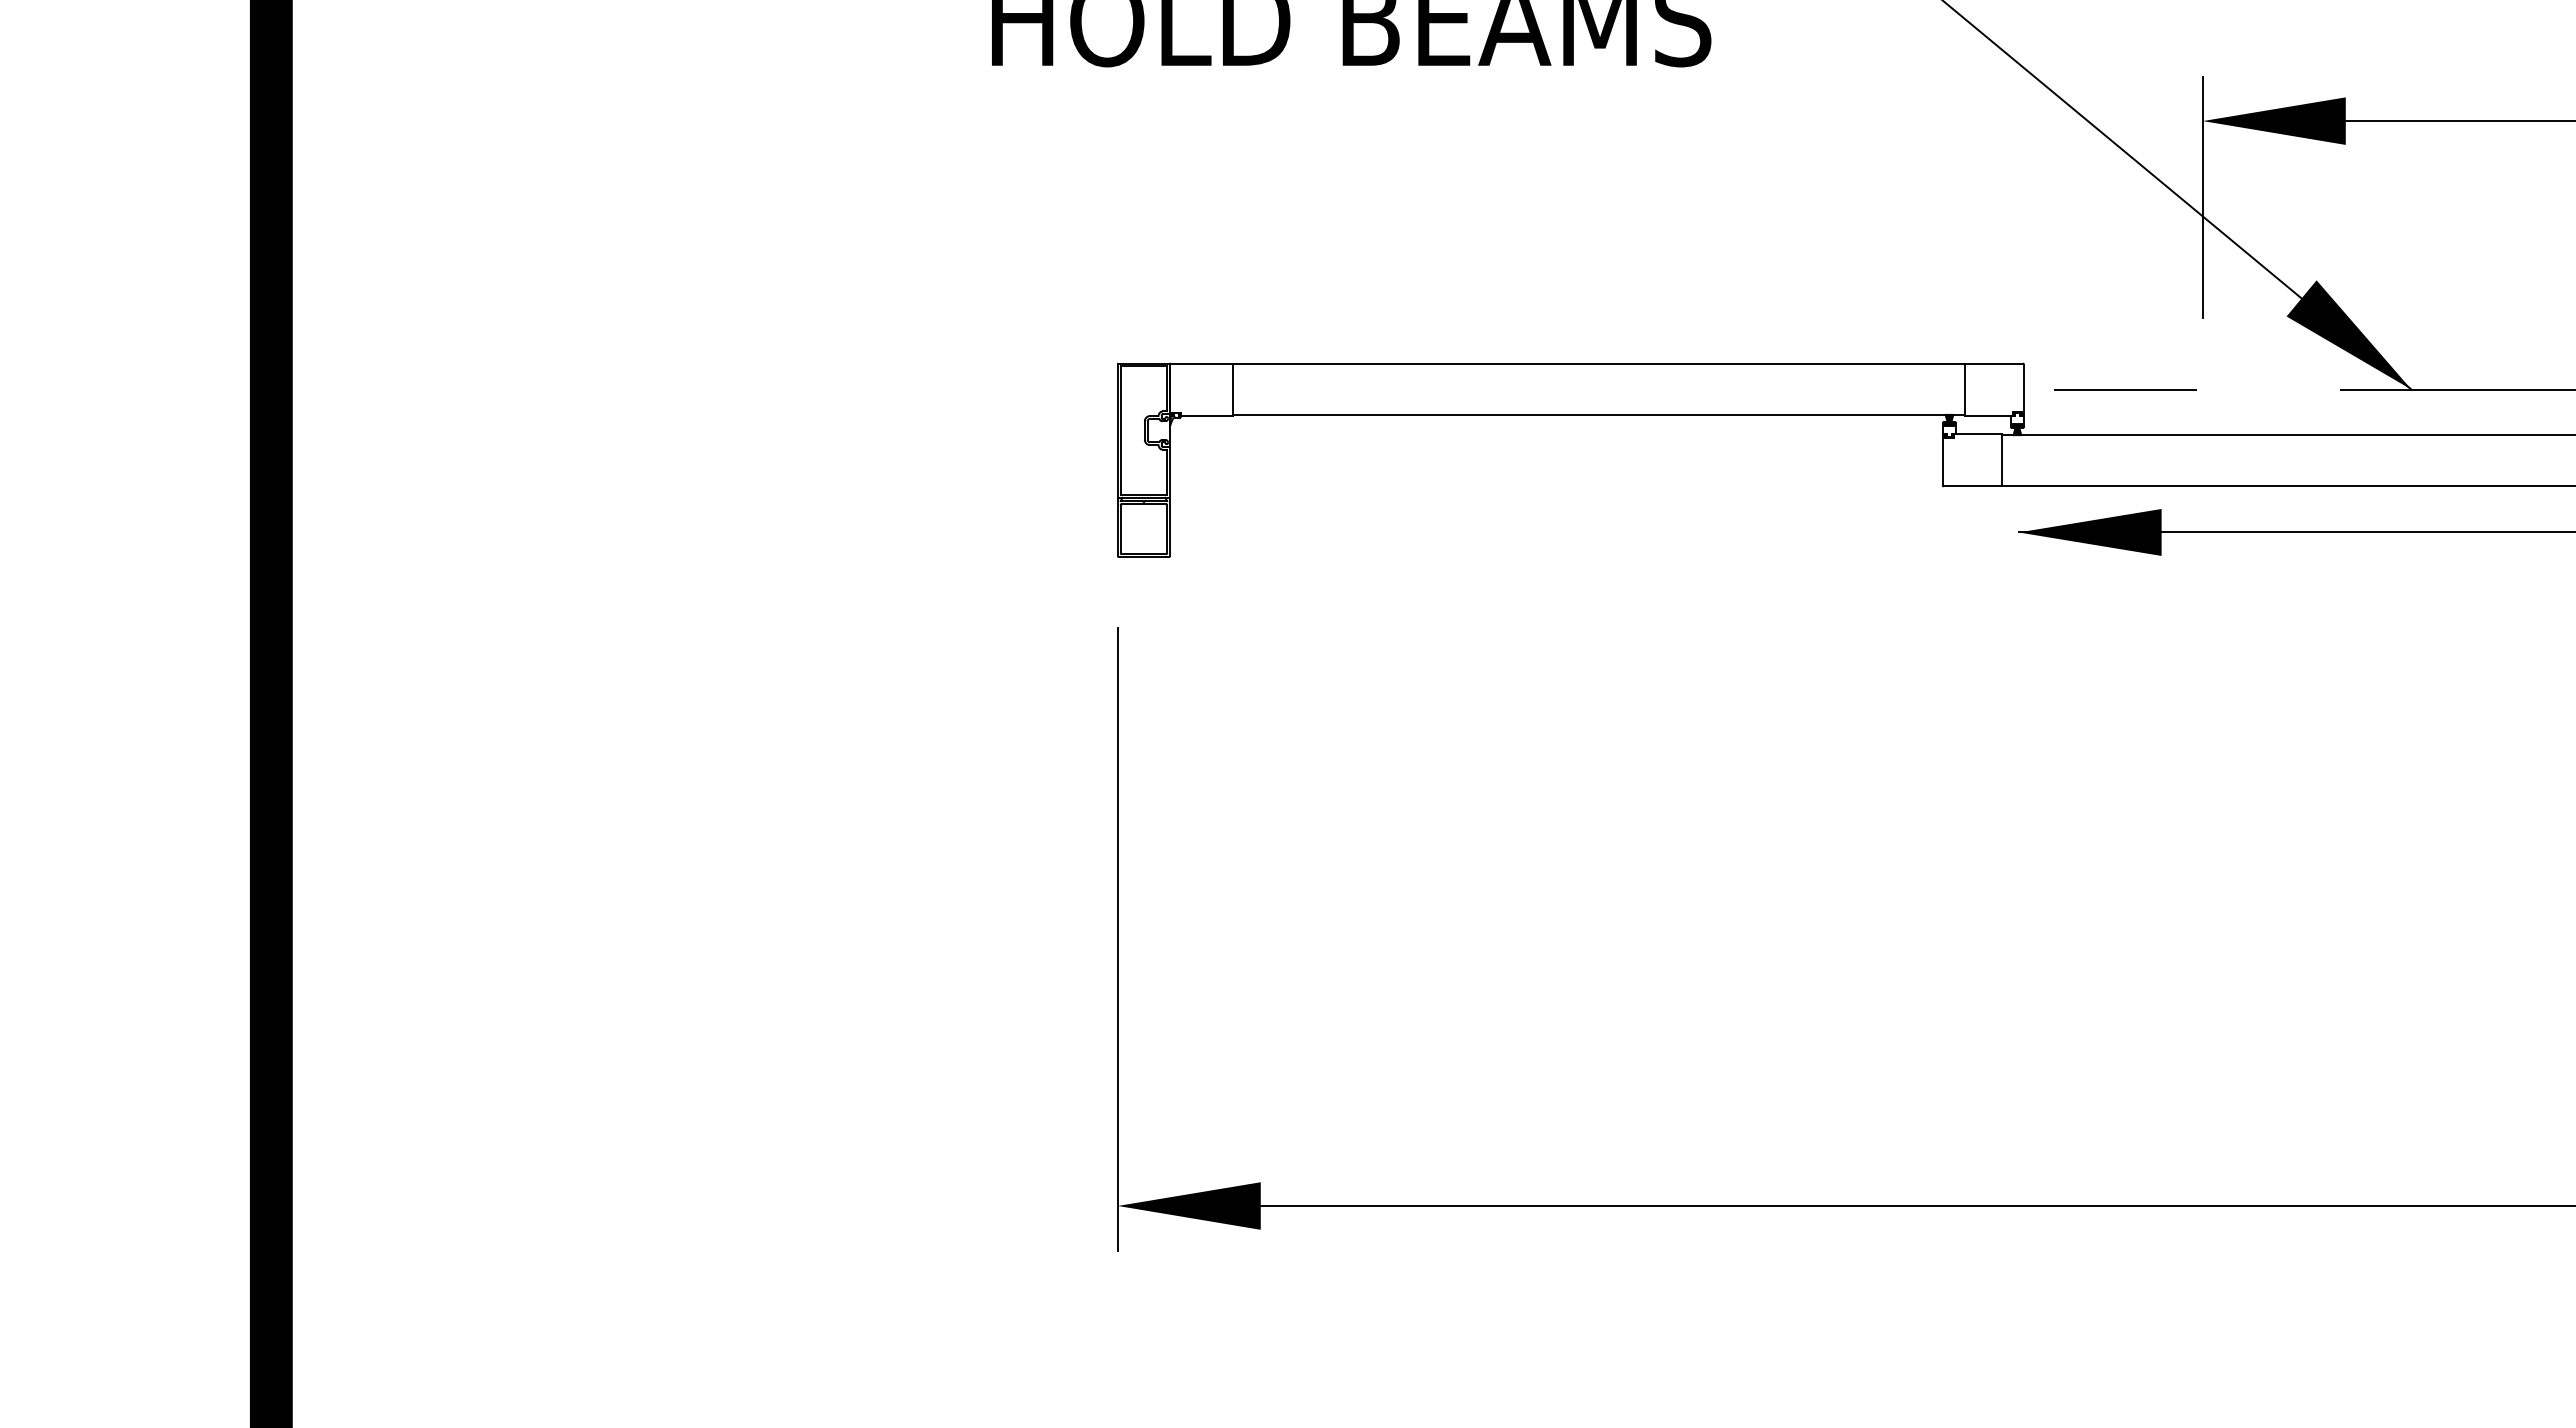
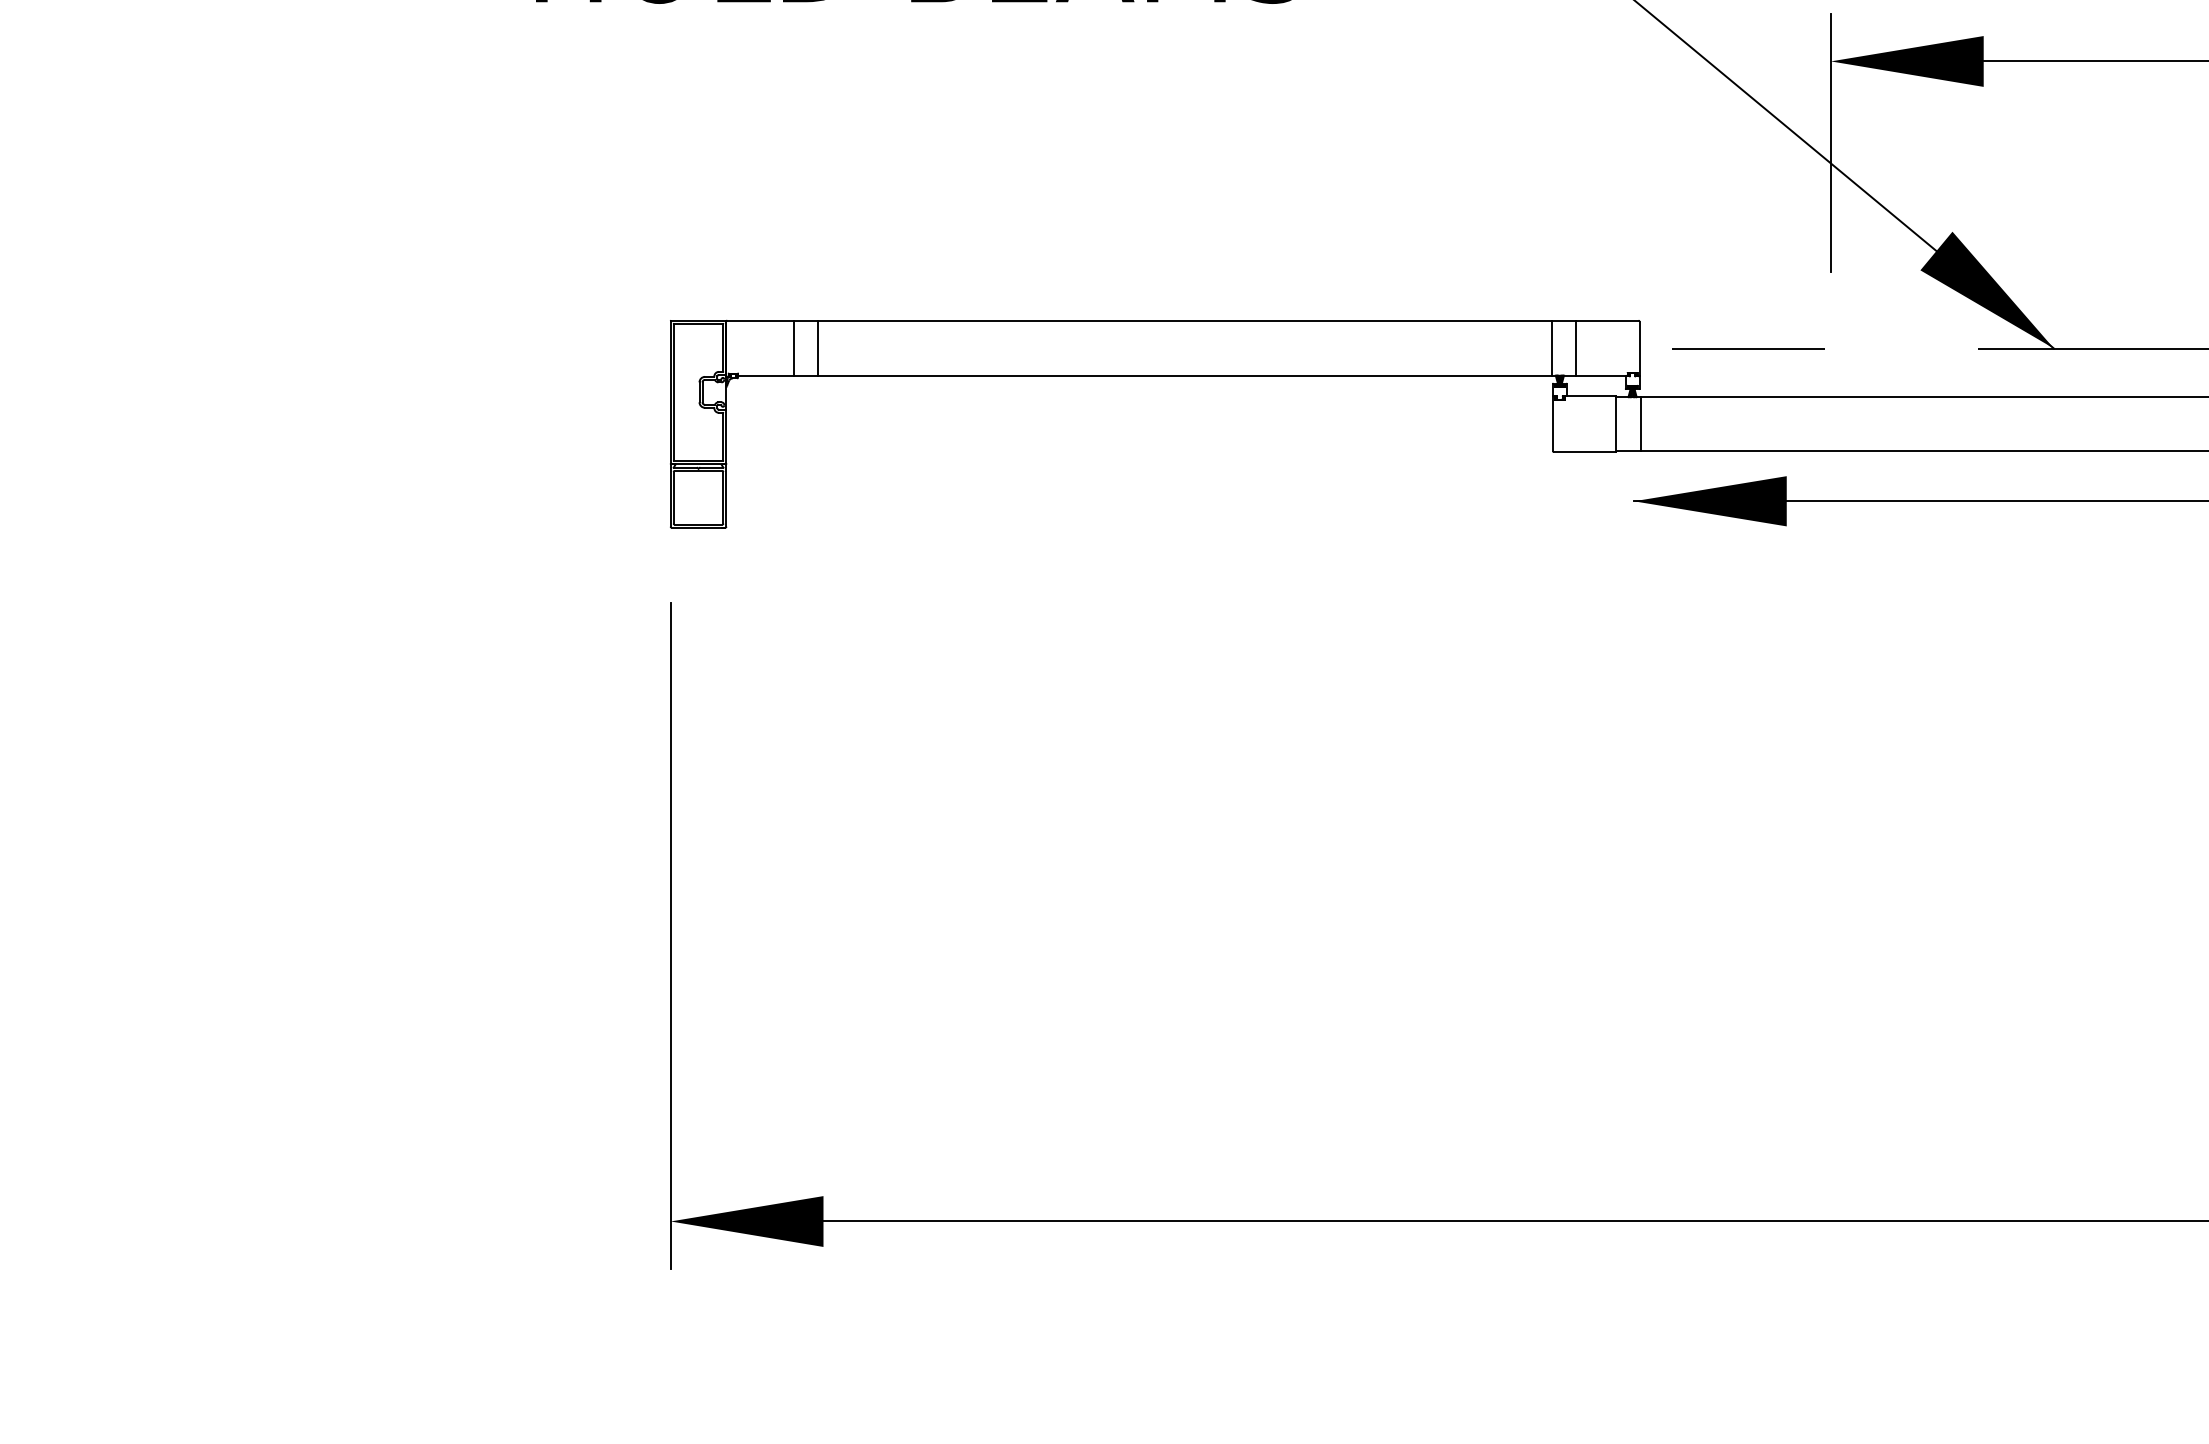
line: (1255, 389) -> (817, 348), added
line: (1942, 389) -> (1552, 348), added
line: (2024, 459) -> (1640, 423), added

